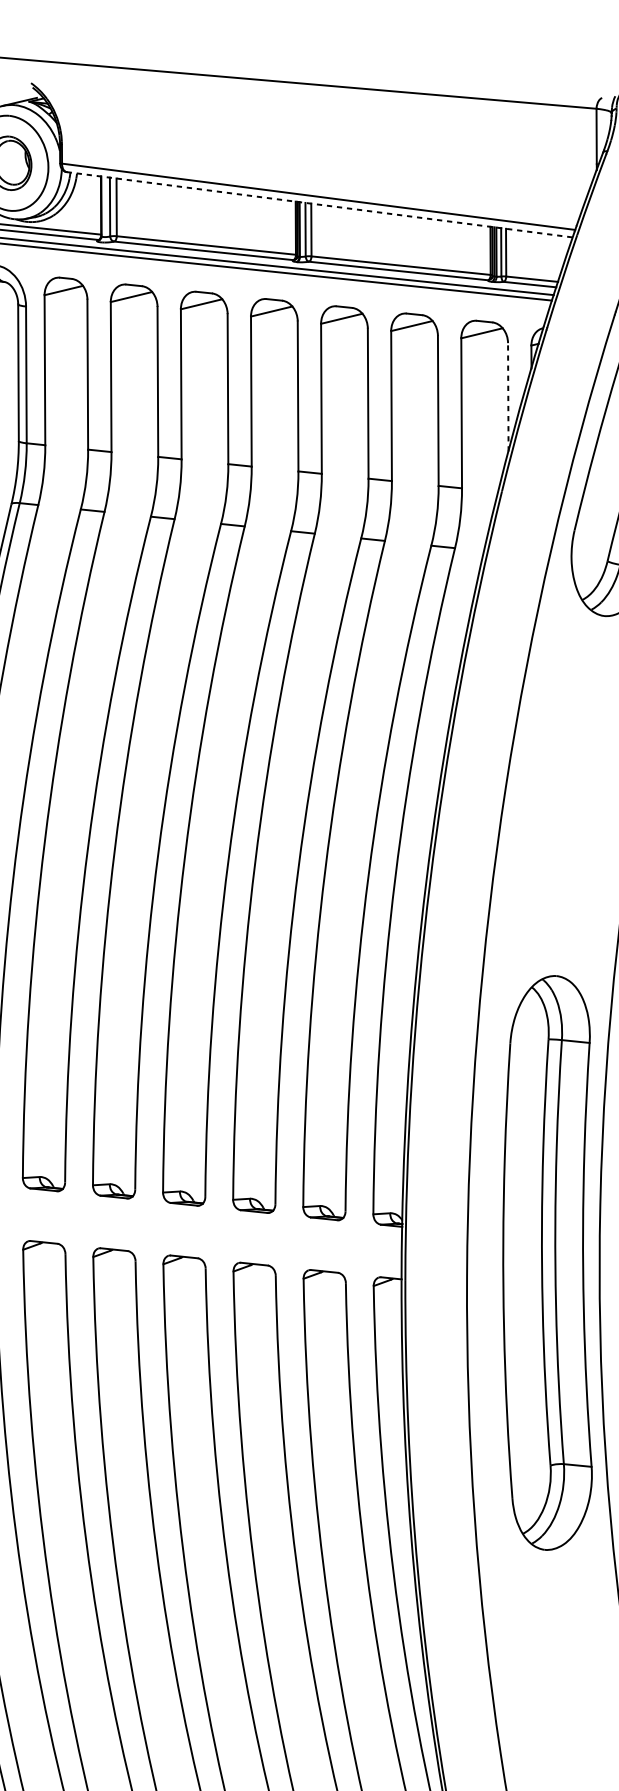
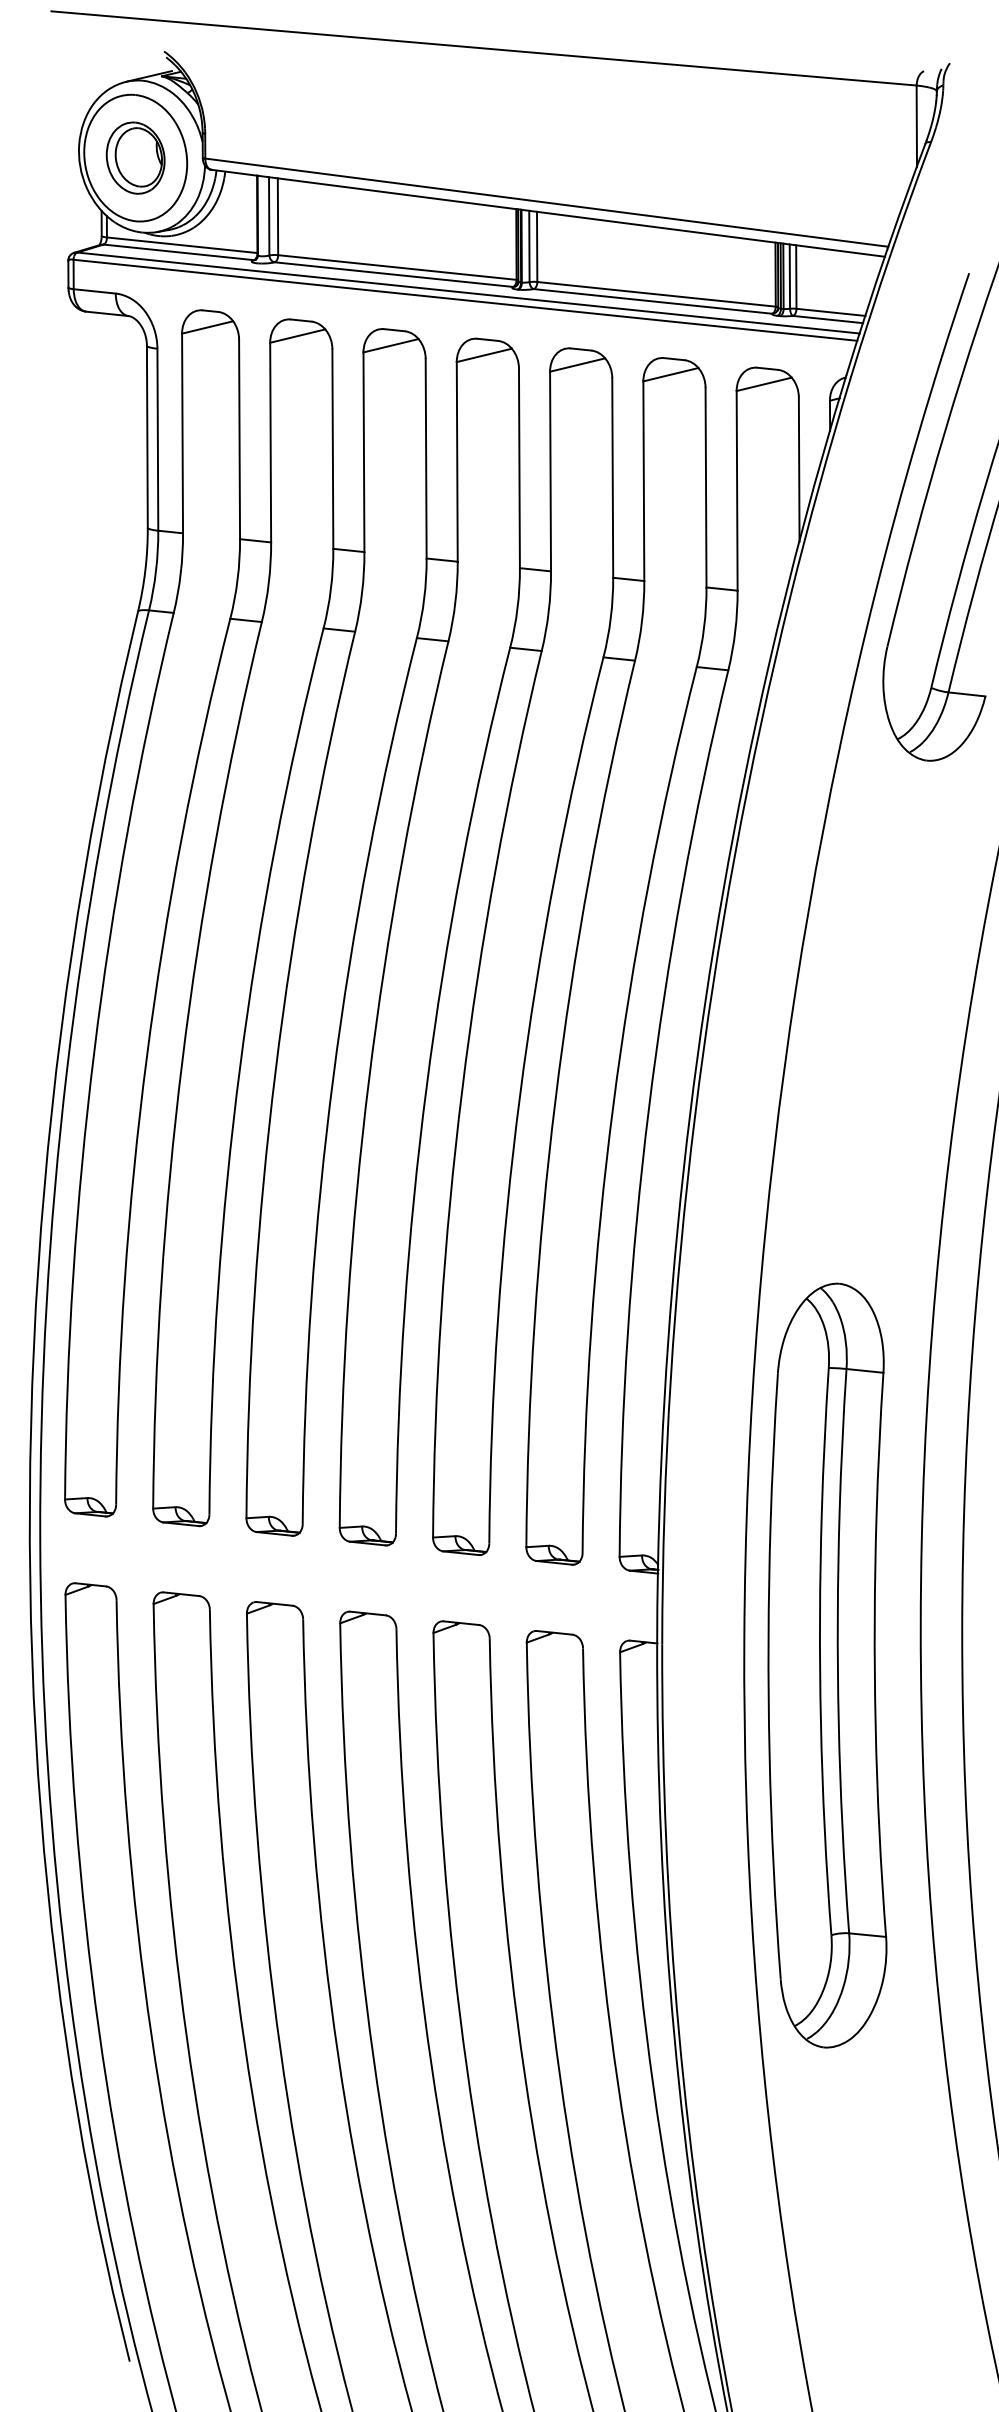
line: (319, 204) -> (548, 213), dashed -> solid
line: (508, 397) -> (799, 469), dashed -> solid
part: (547, 1262) -> (827, 1665), moved

